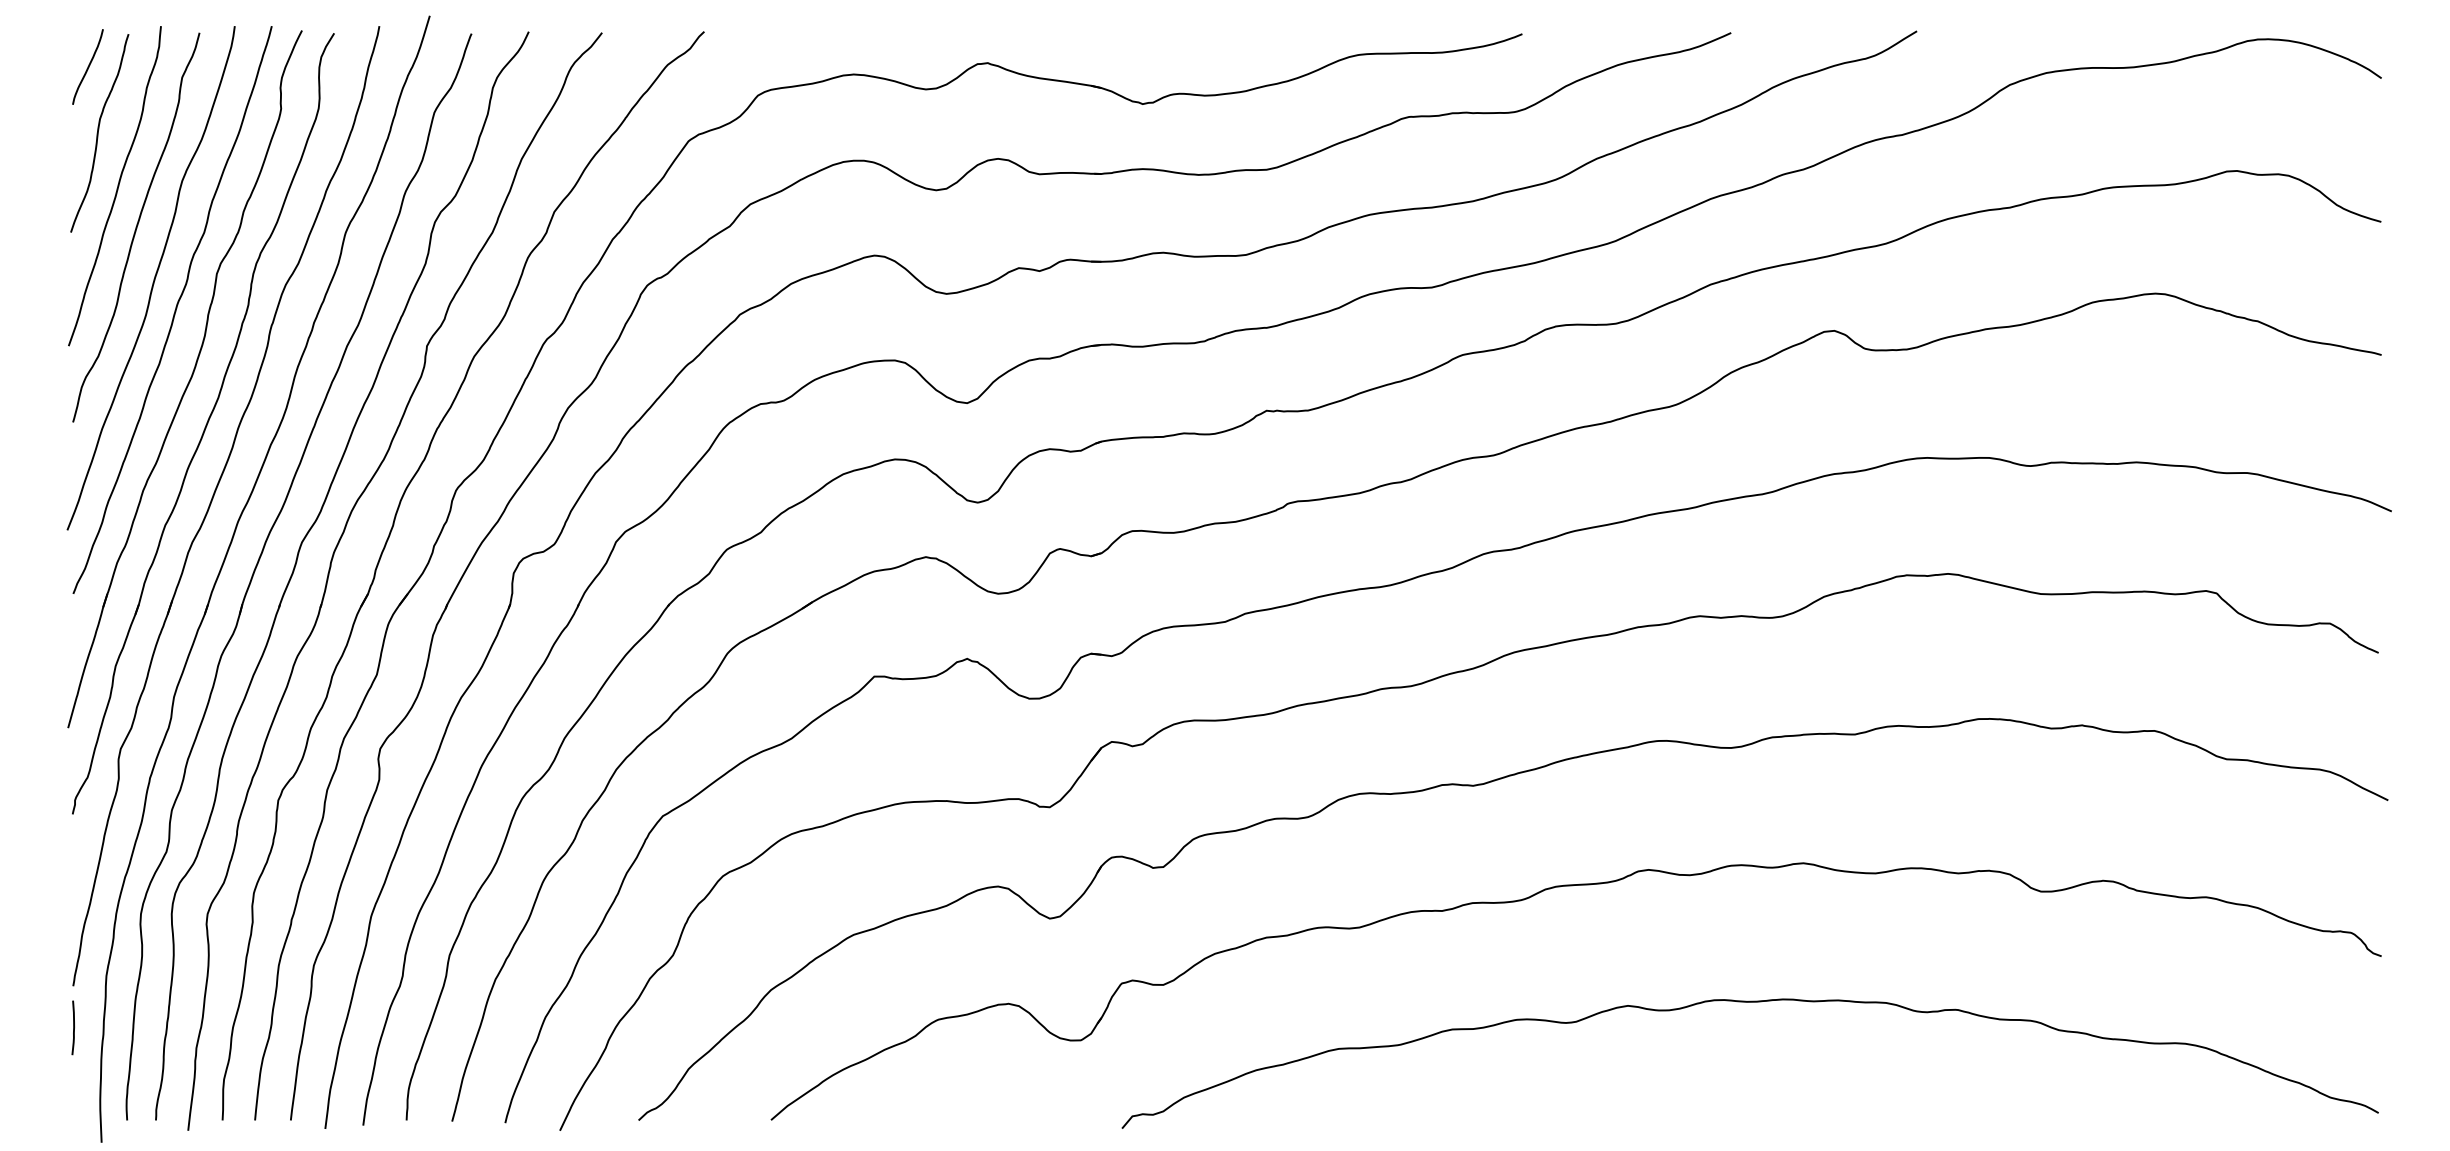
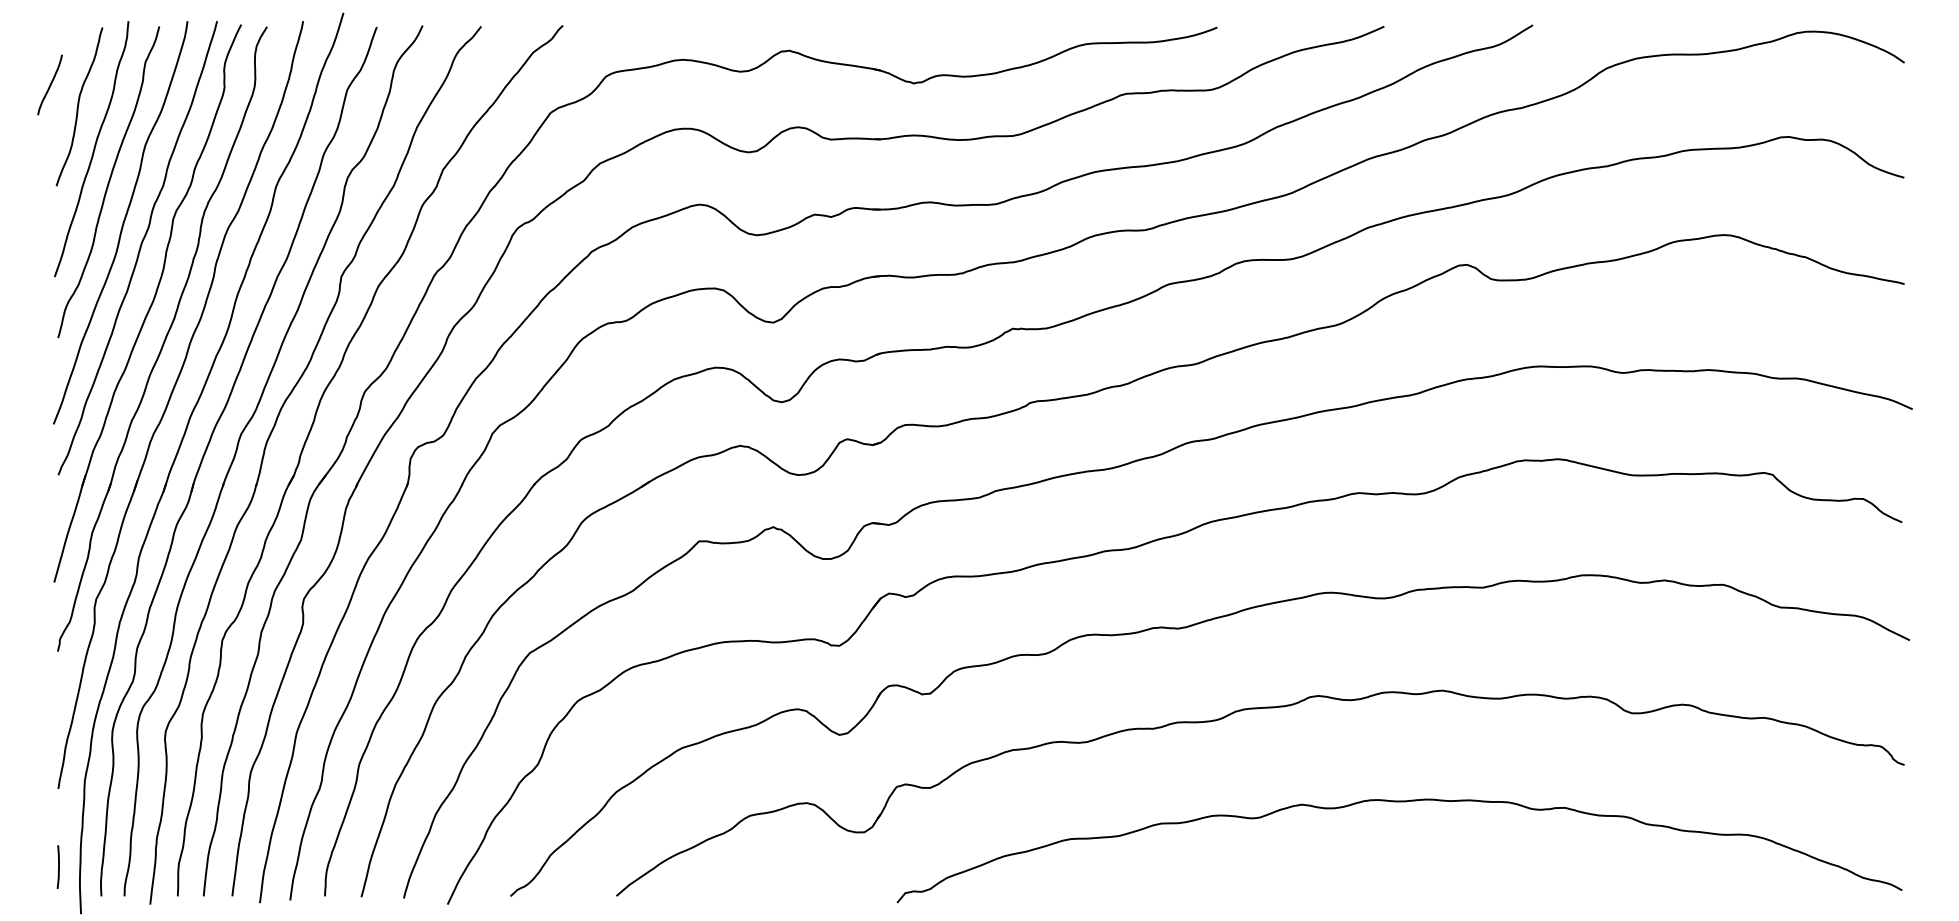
curve: (87, 66) -> (49, 84), moved
curve: (73, 1027) -> (58, 866), moved

